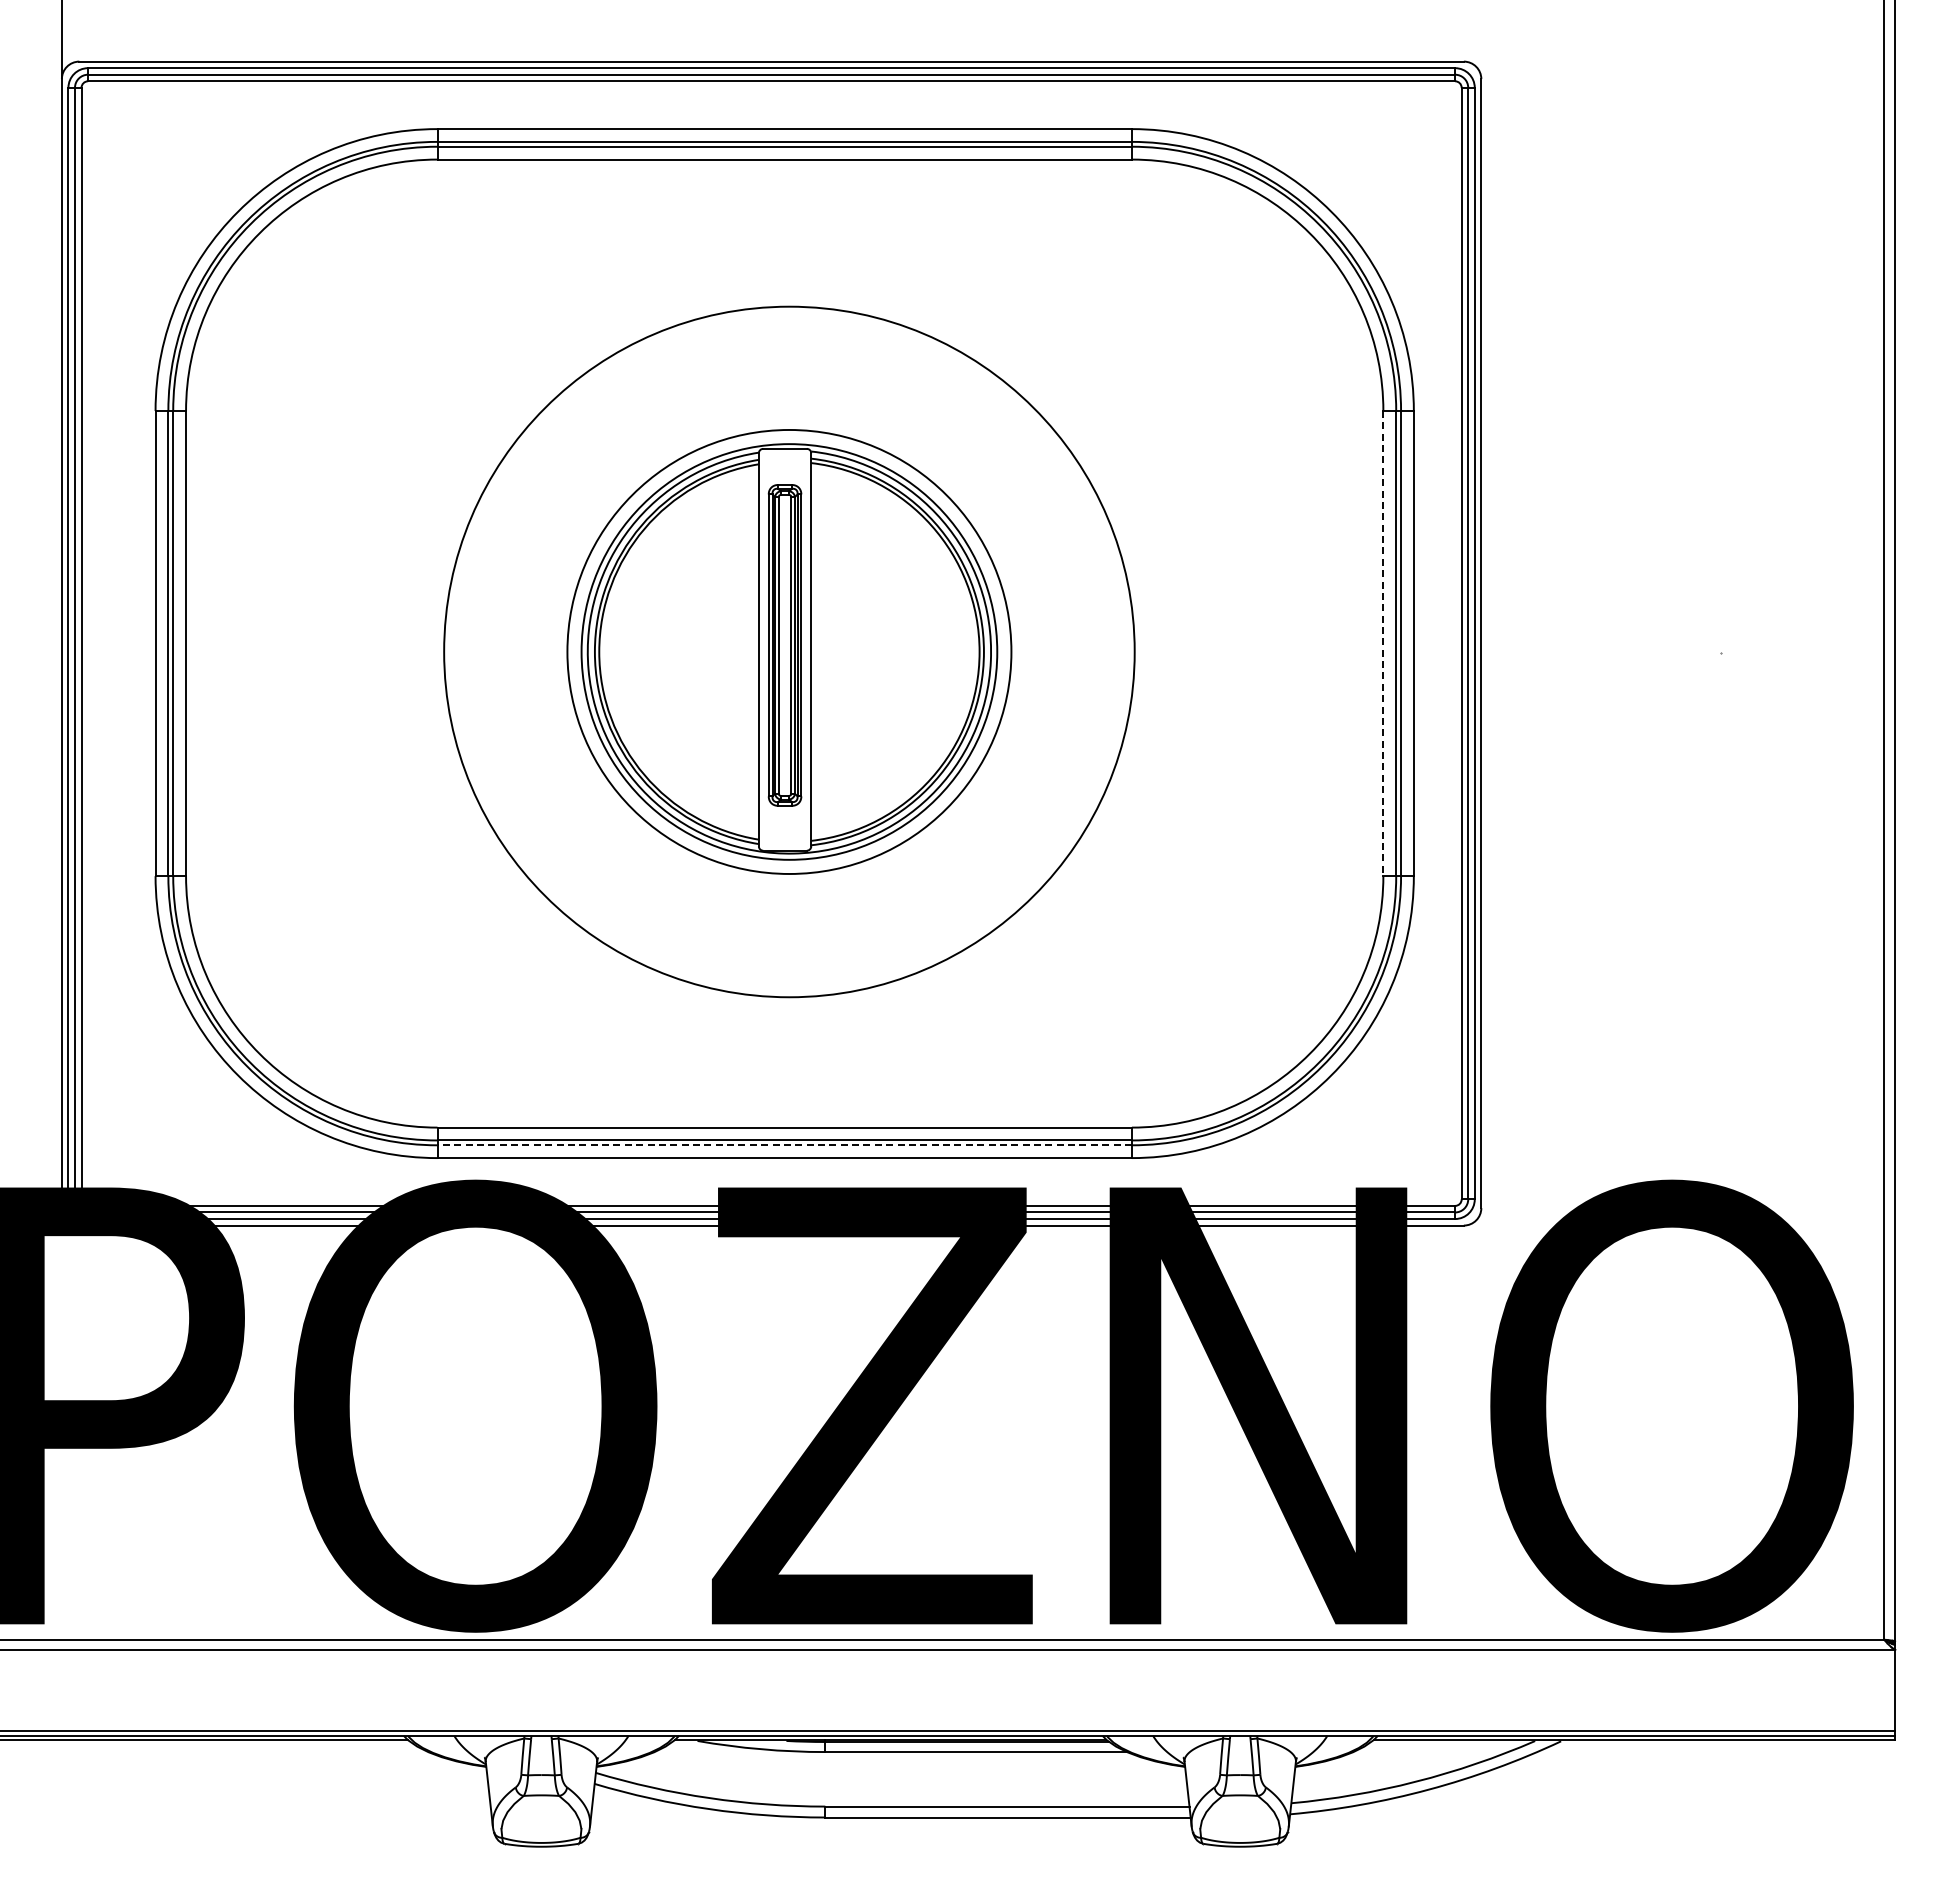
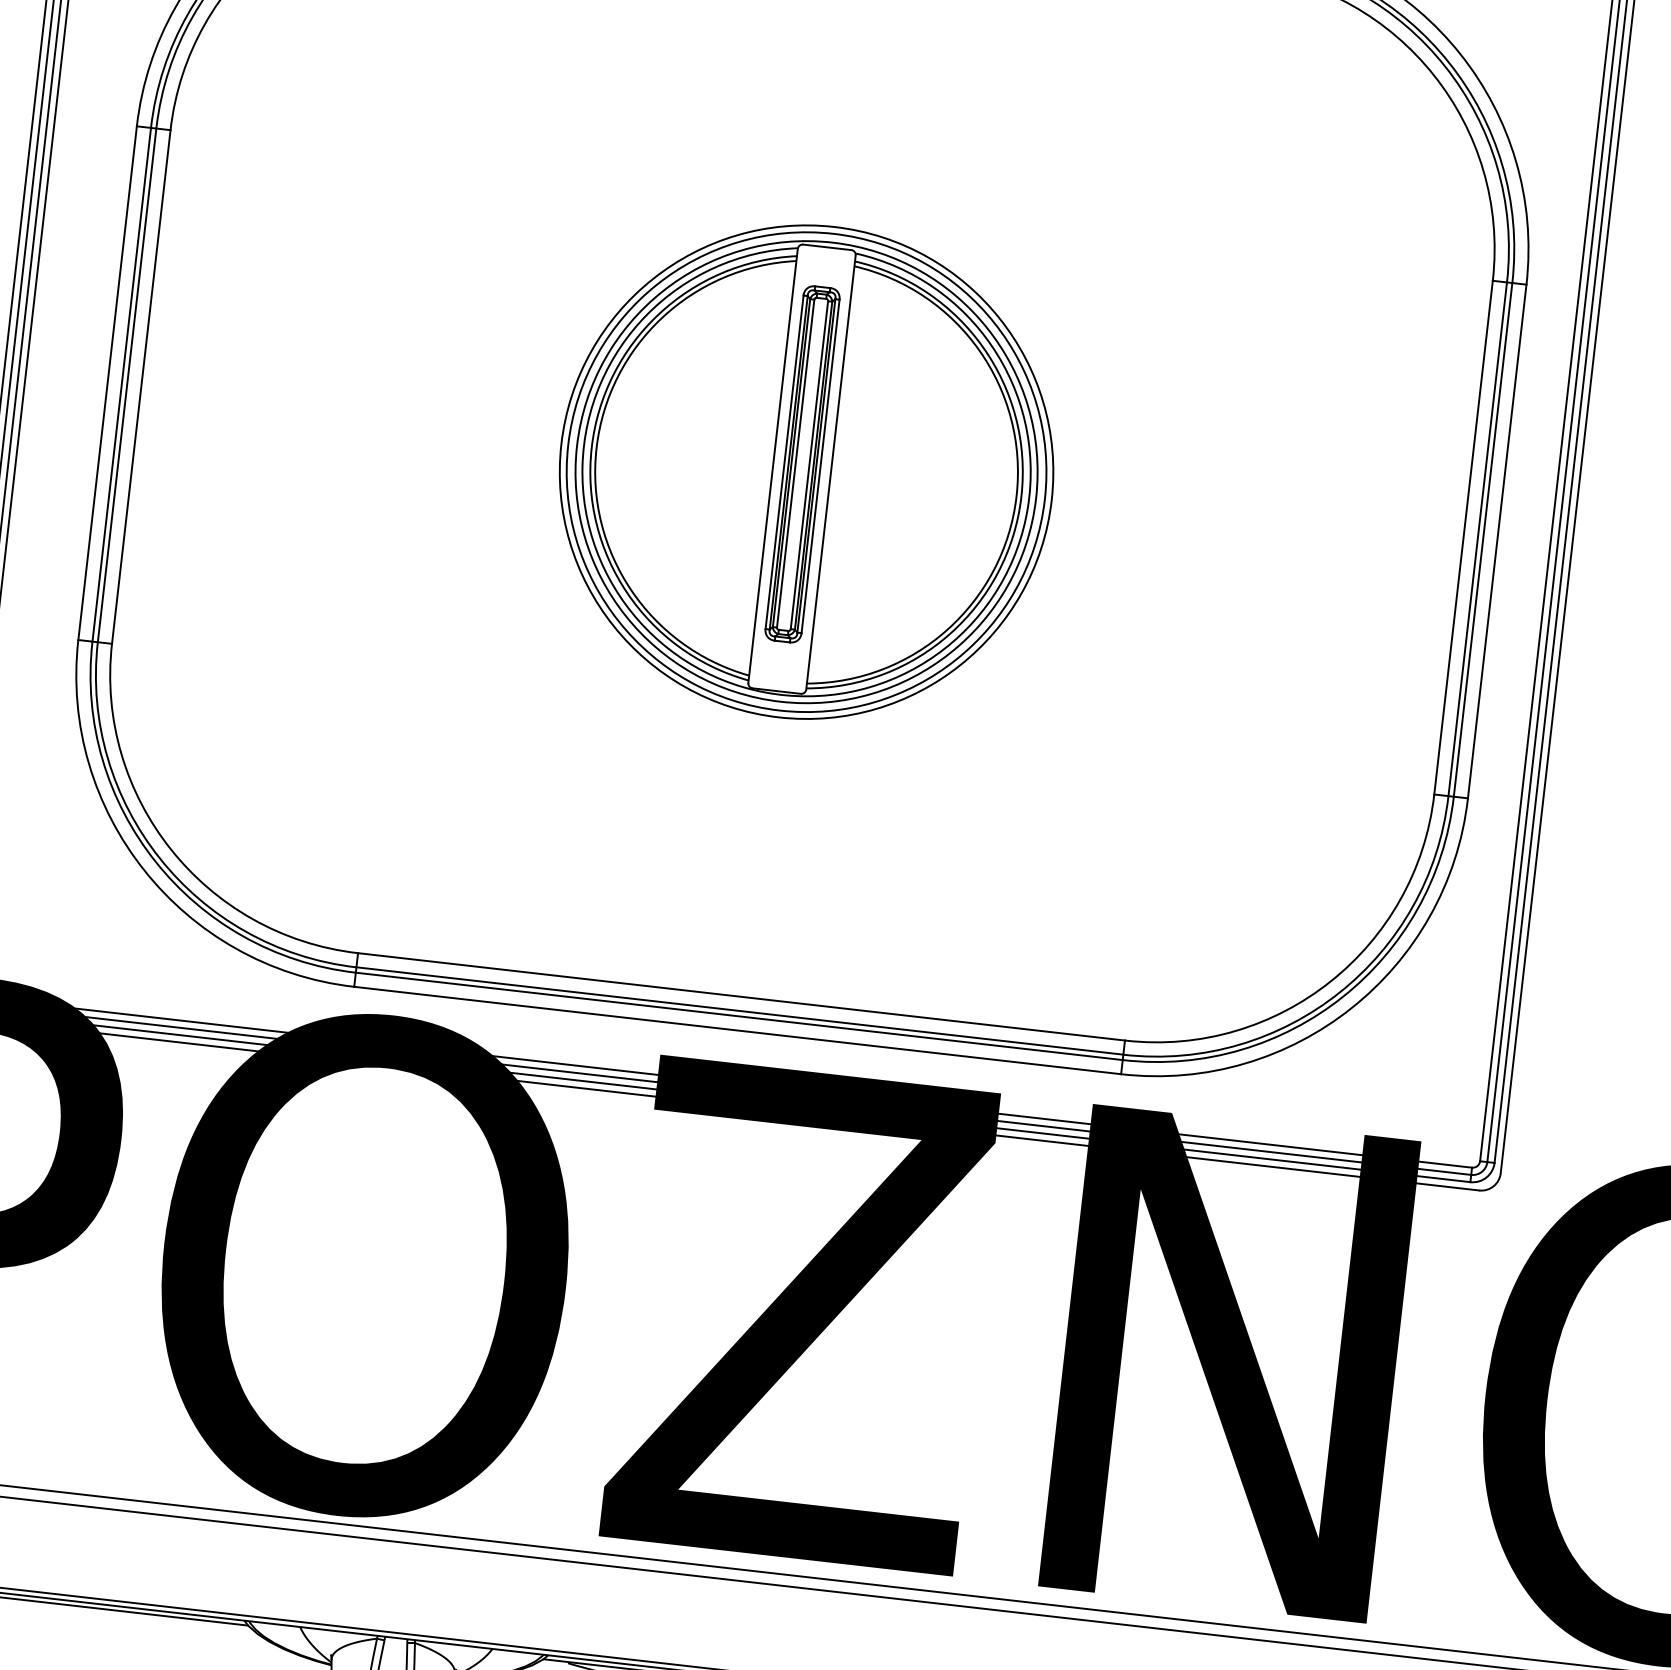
line: (1383, 643) -> (1463, 537), dashed -> solid
circle: (789, 651) -> (806, 471), size x0.62
line: (784, 1145) -> (739, 1016), dashed -> solid

